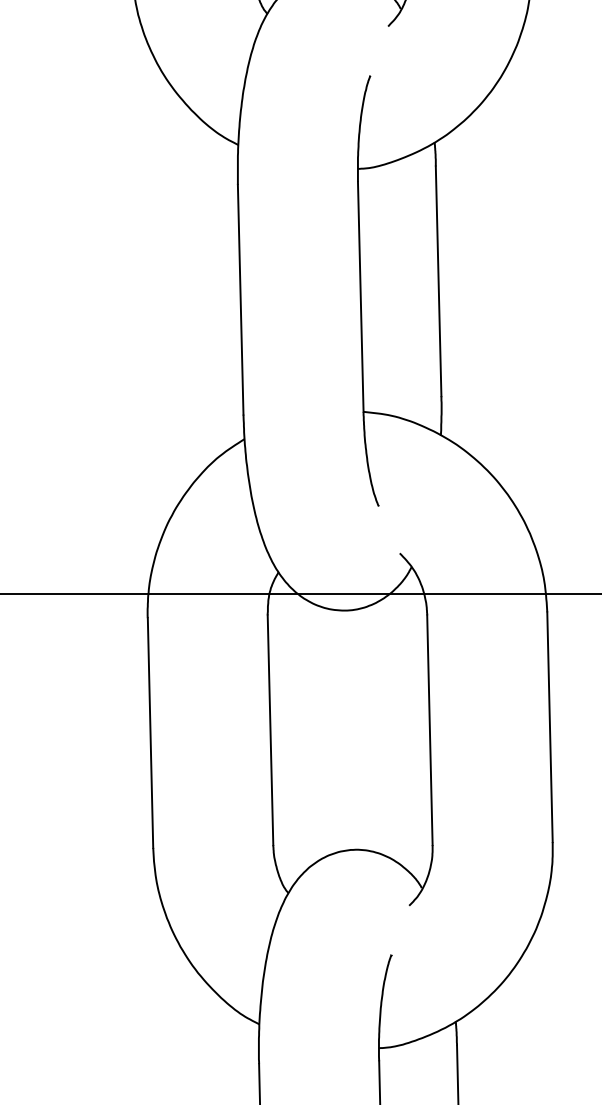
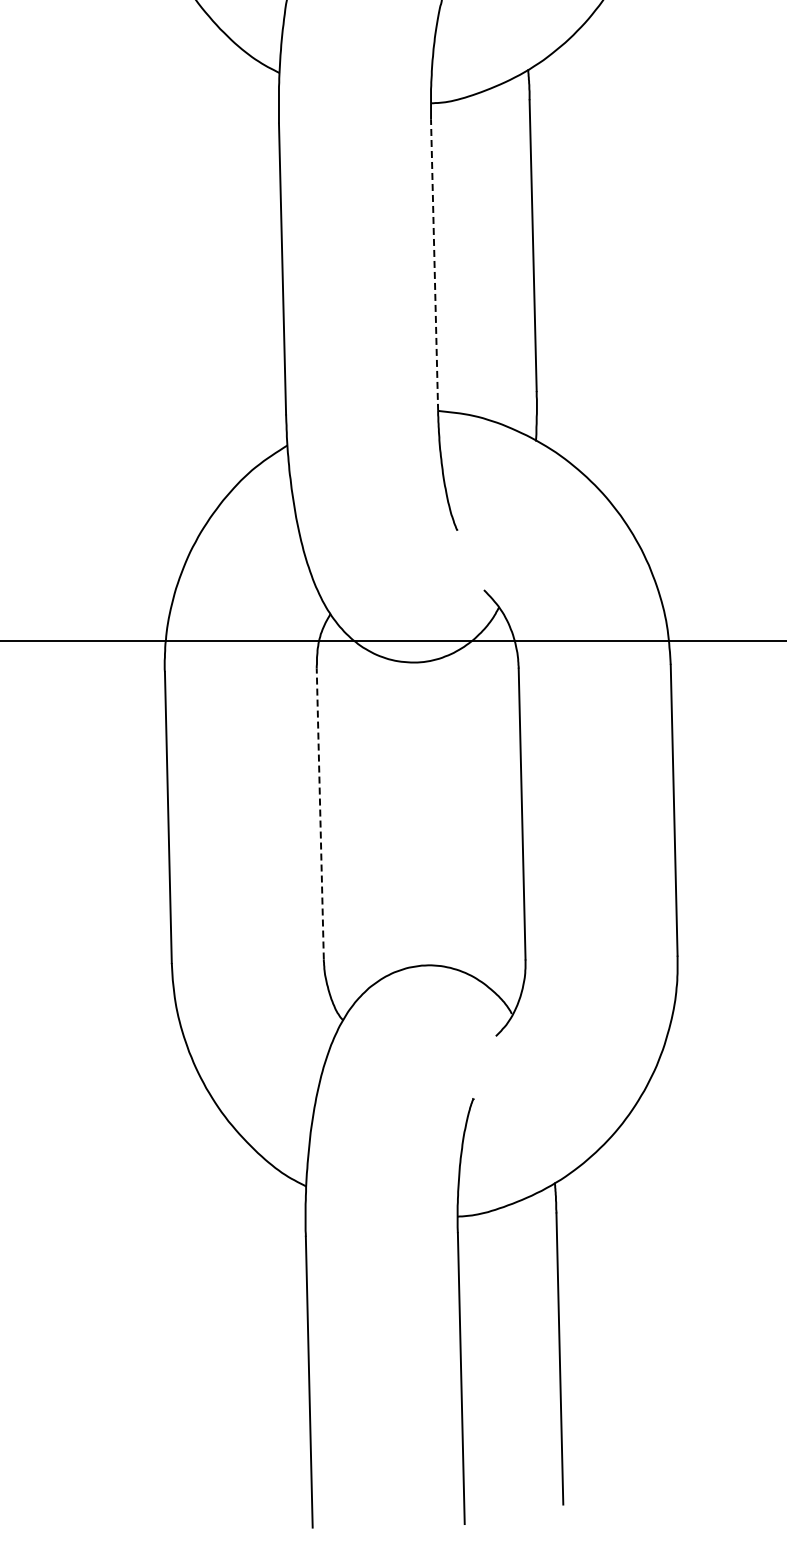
line: (360, 296) -> (434, 265), solid -> dashed
line: (270, 729) -> (320, 813), solid -> dashed

